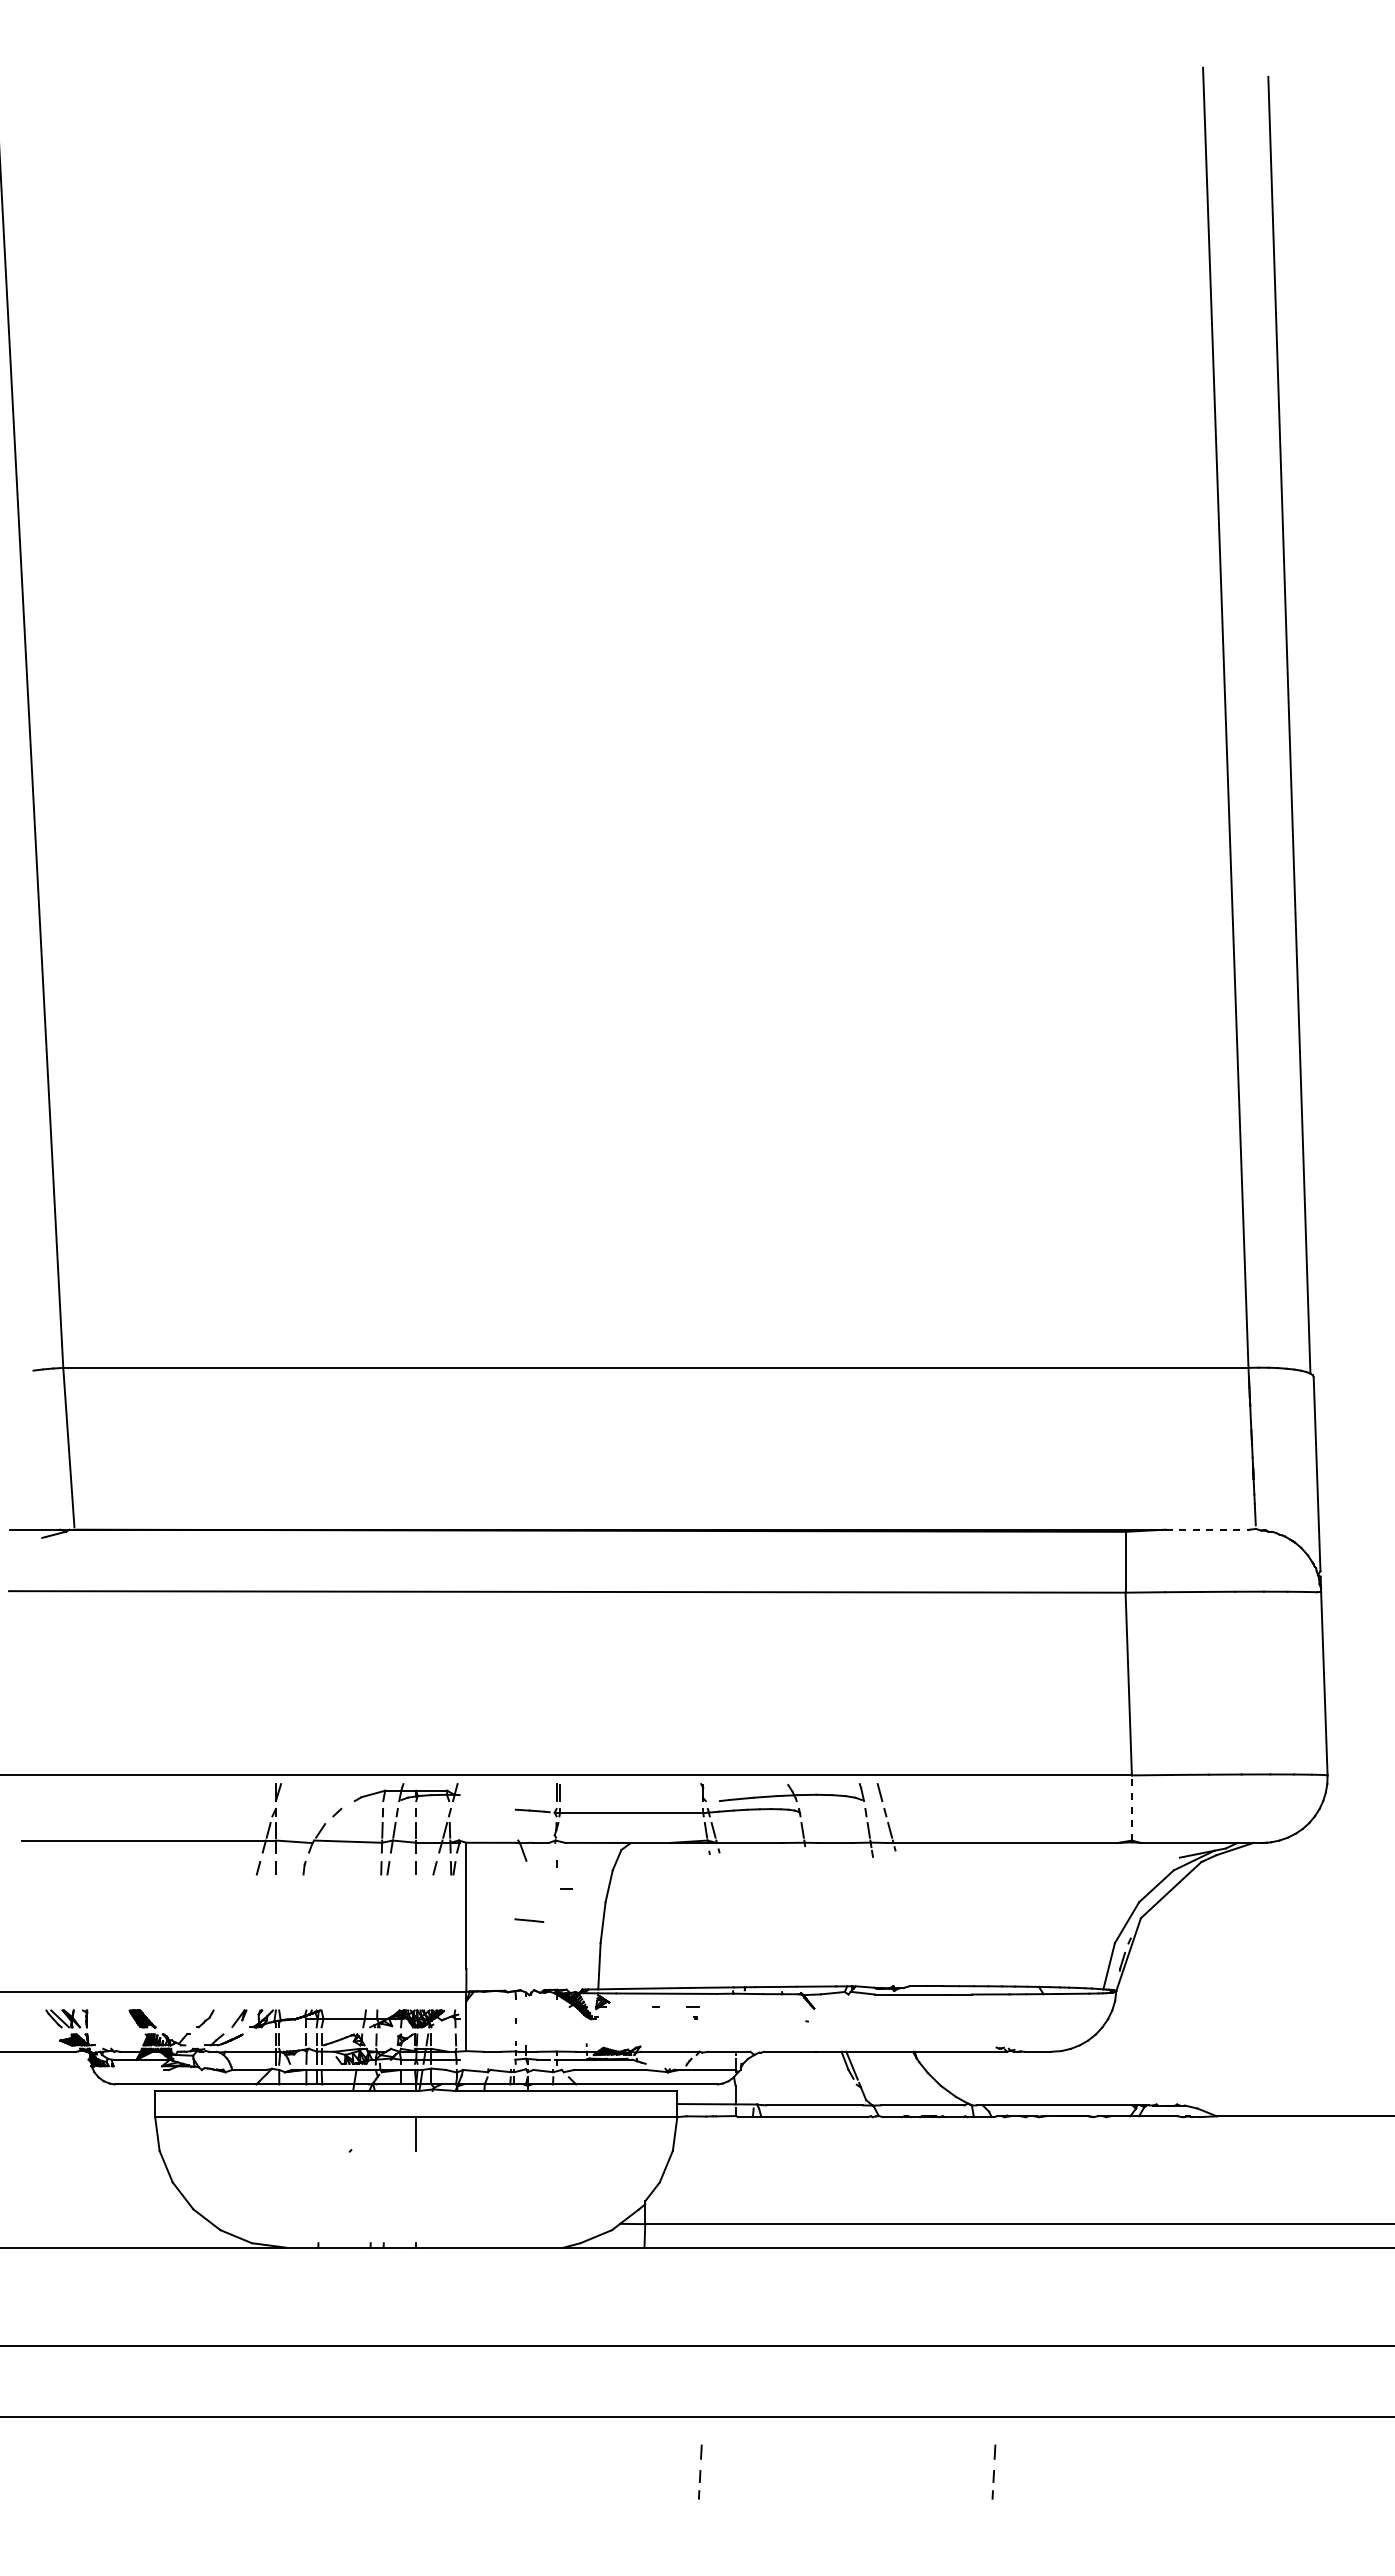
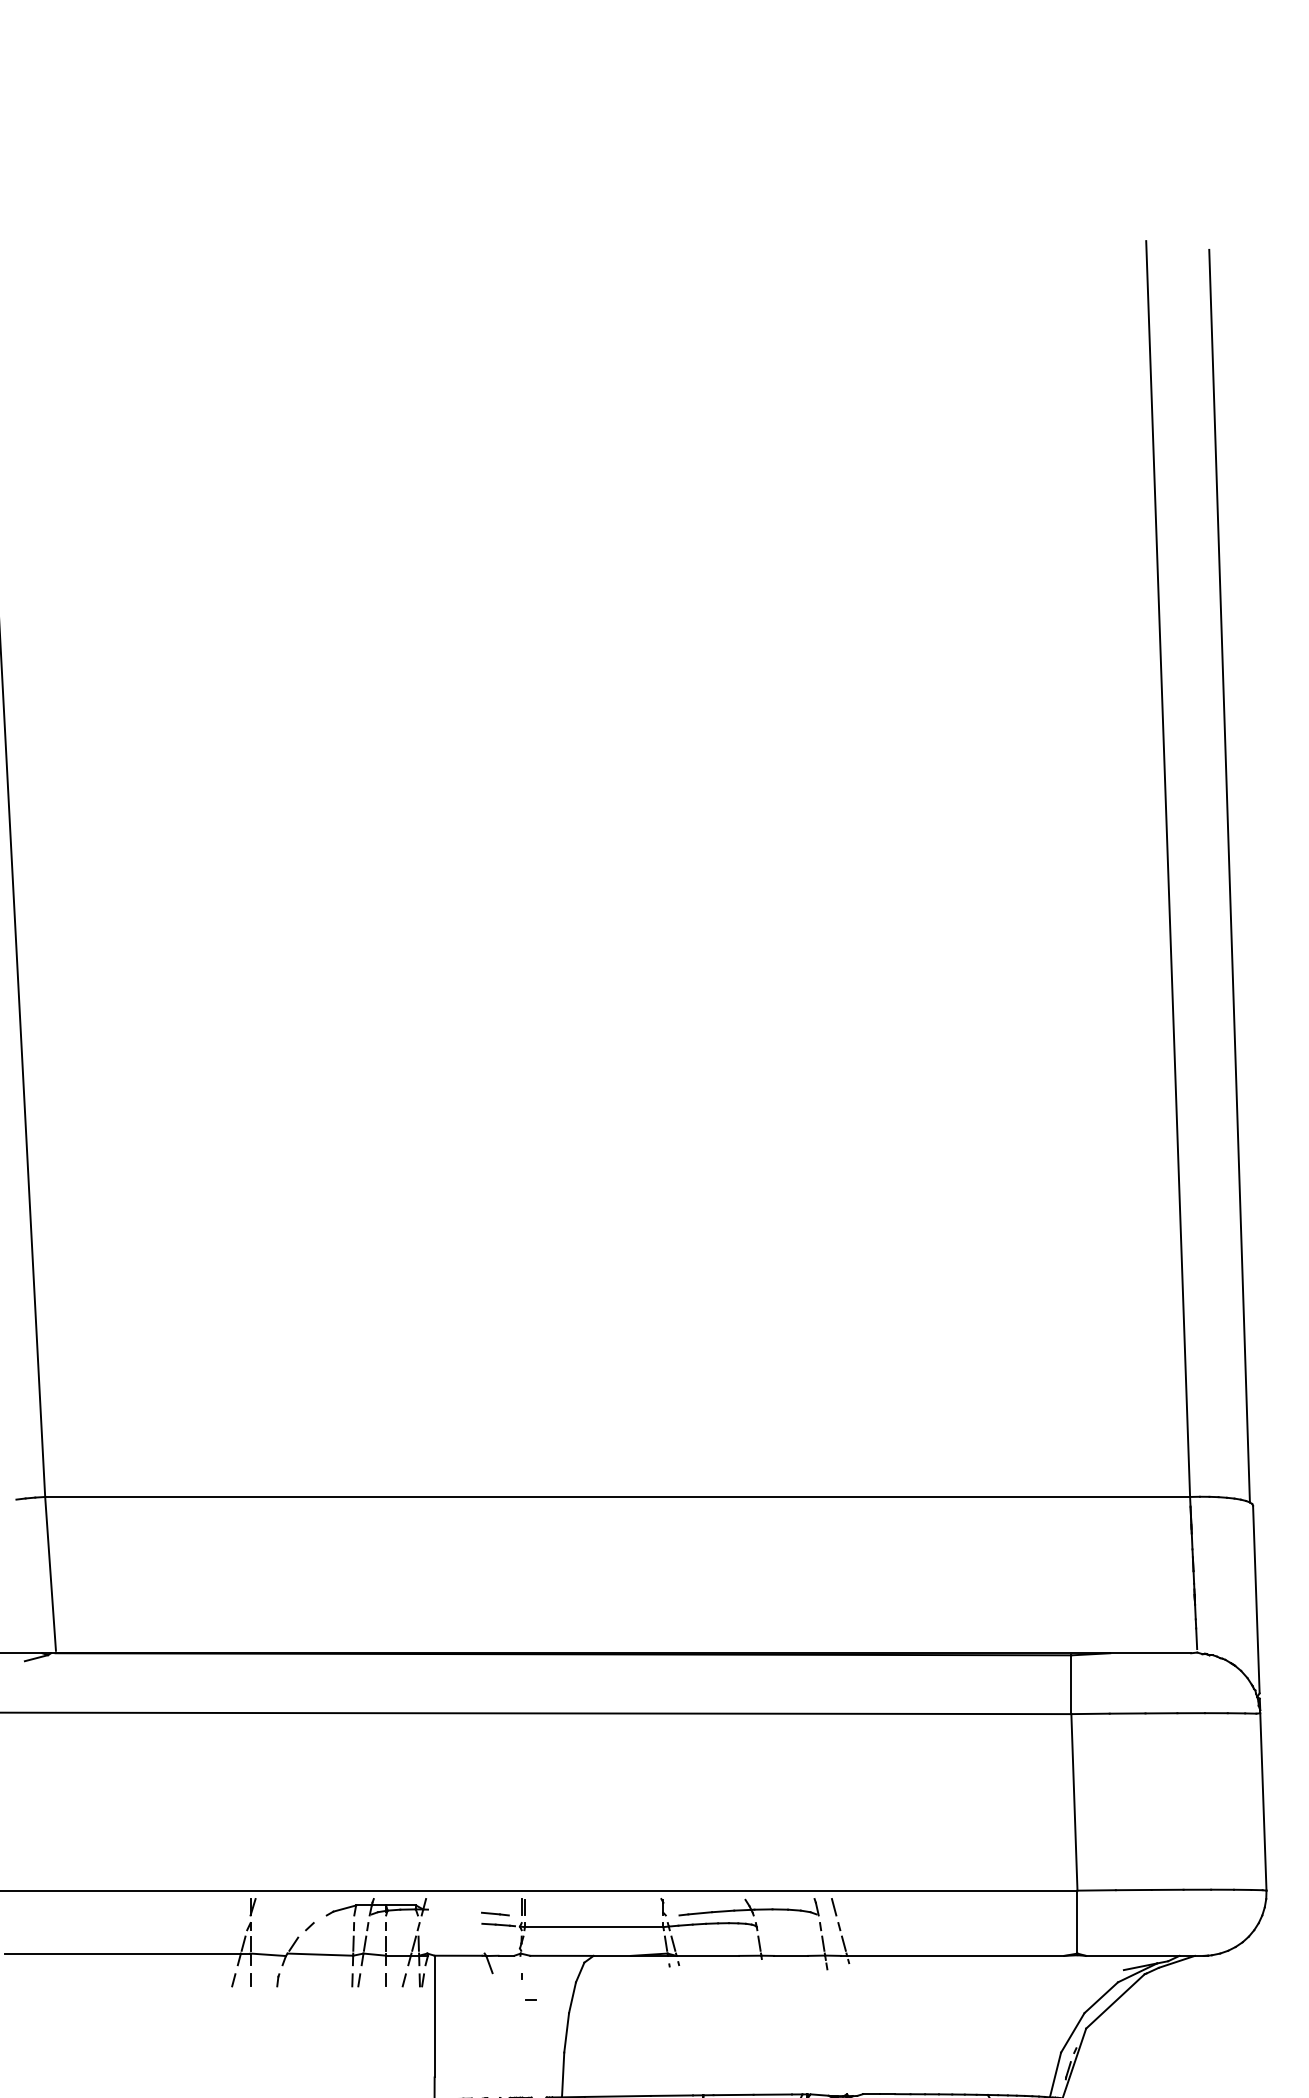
line: (1207, 1529) -> (1150, 1653), dashed -> solid
line: (1131, 1807) -> (1077, 1921), dashed -> solid
line: (529, 1920) -> (495, 1913), moved

